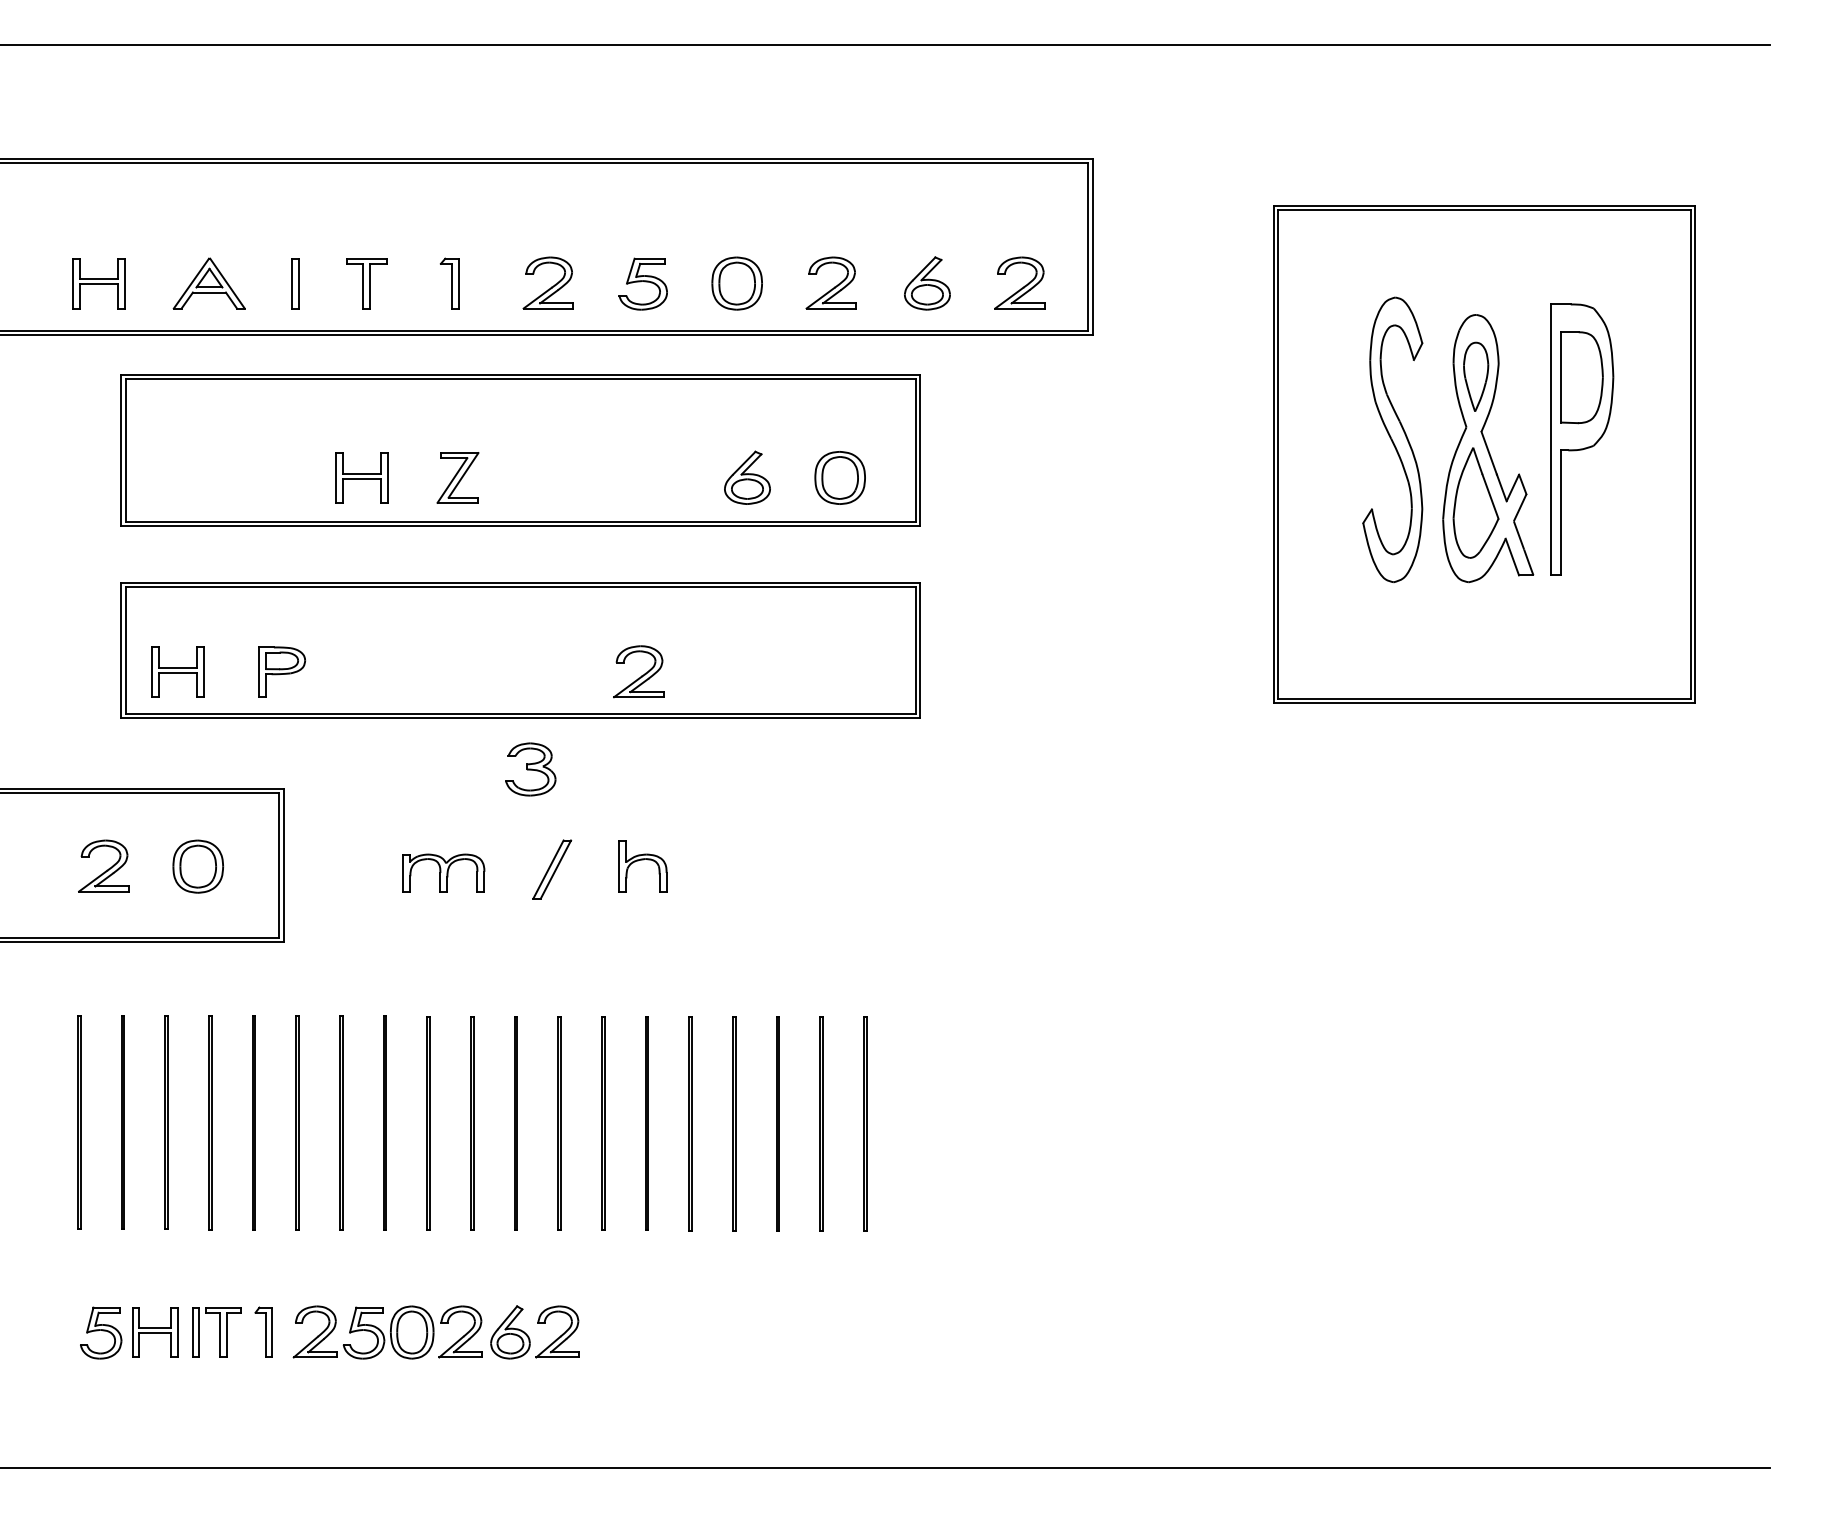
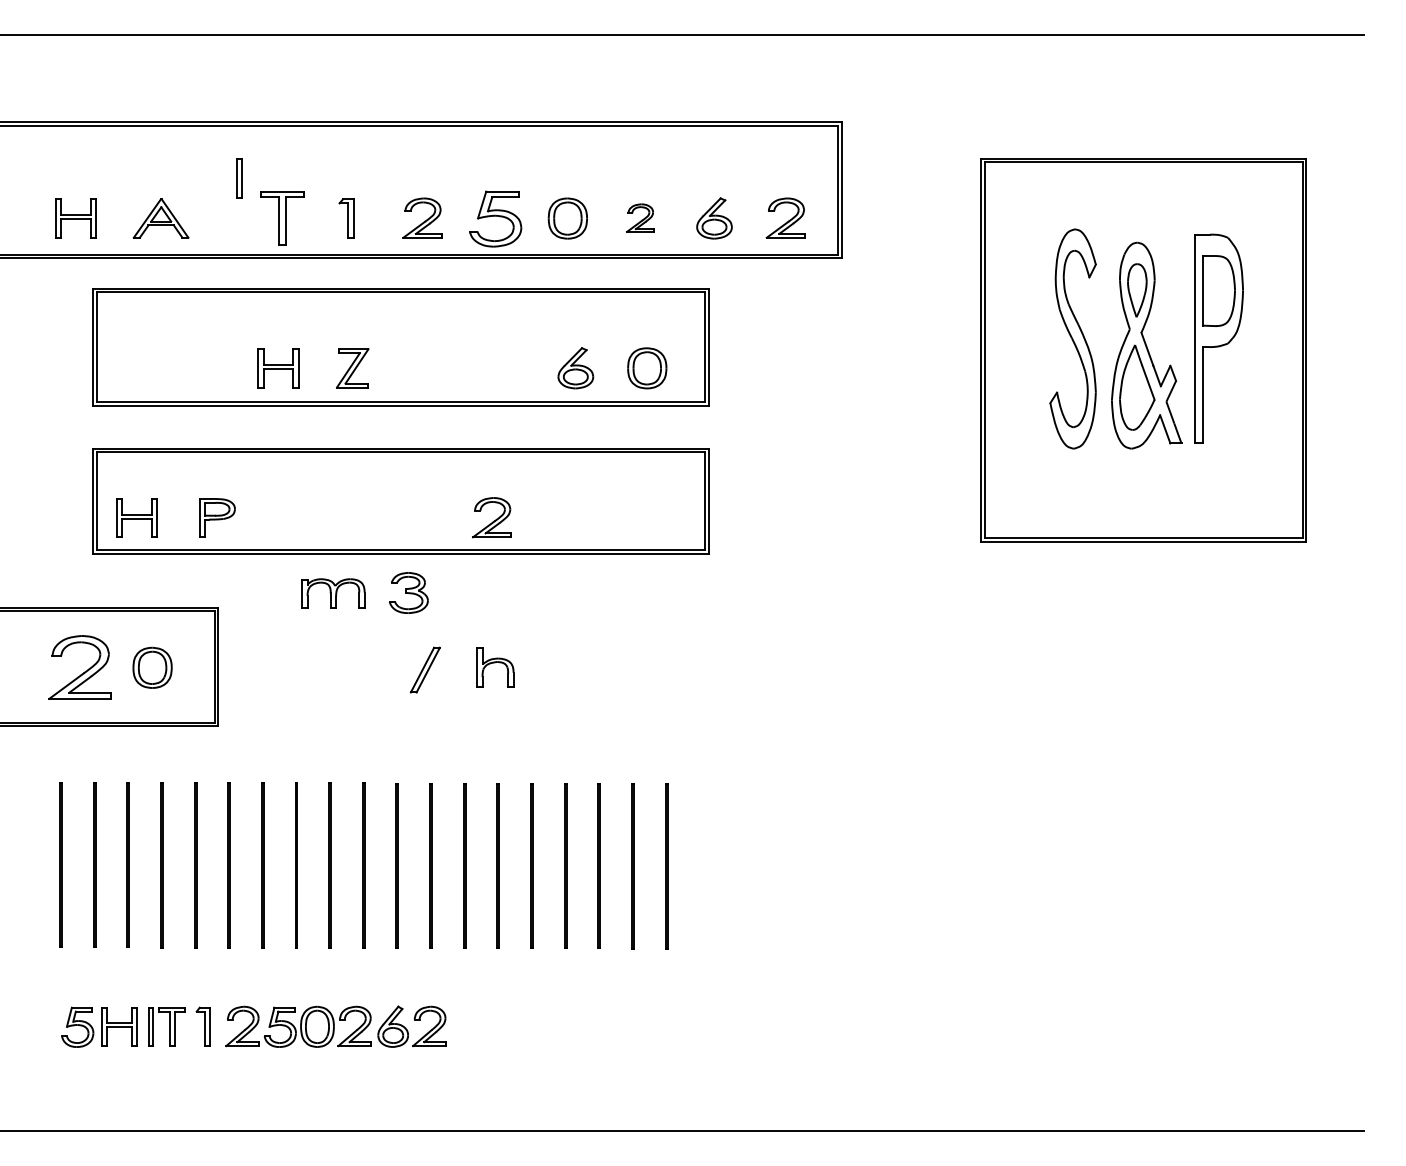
part: (830, 282) -> (639, 217), size x0.7
part: (295, 283) -> (239, 178), moved
part: (366, 283) -> (282, 218), size x1.4
part: (642, 283) -> (494, 218), size x1.4
part: (103, 865) -> (79, 666), size x1.6
part: (443, 872) -> (333, 593), moved

